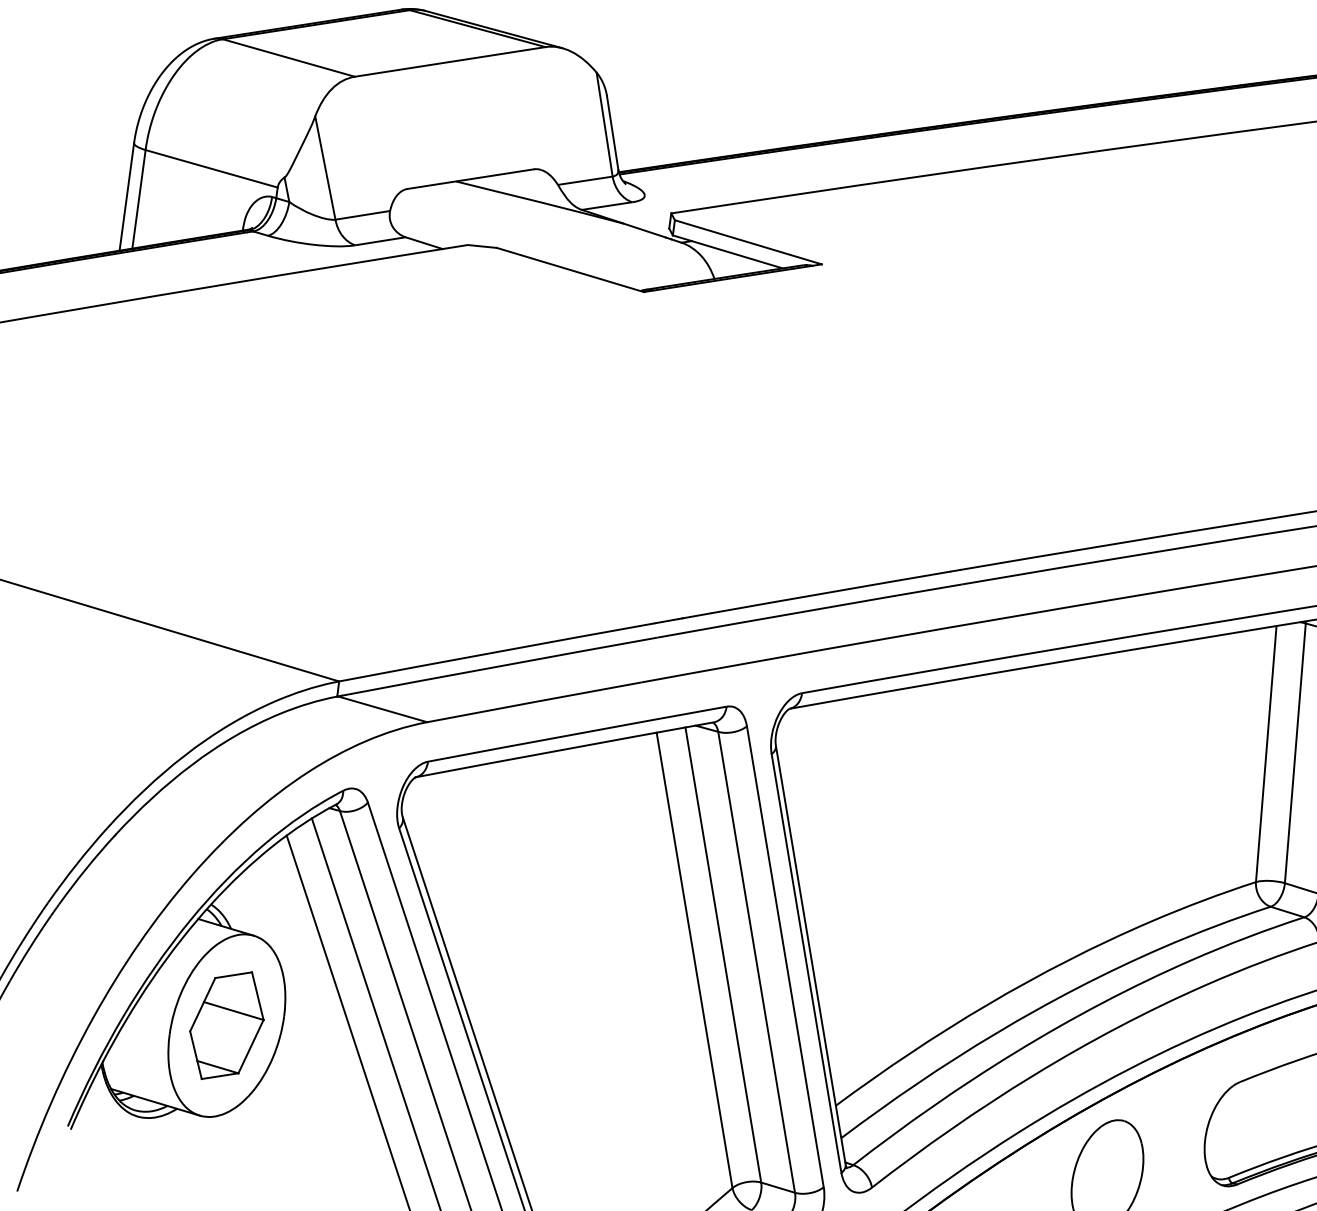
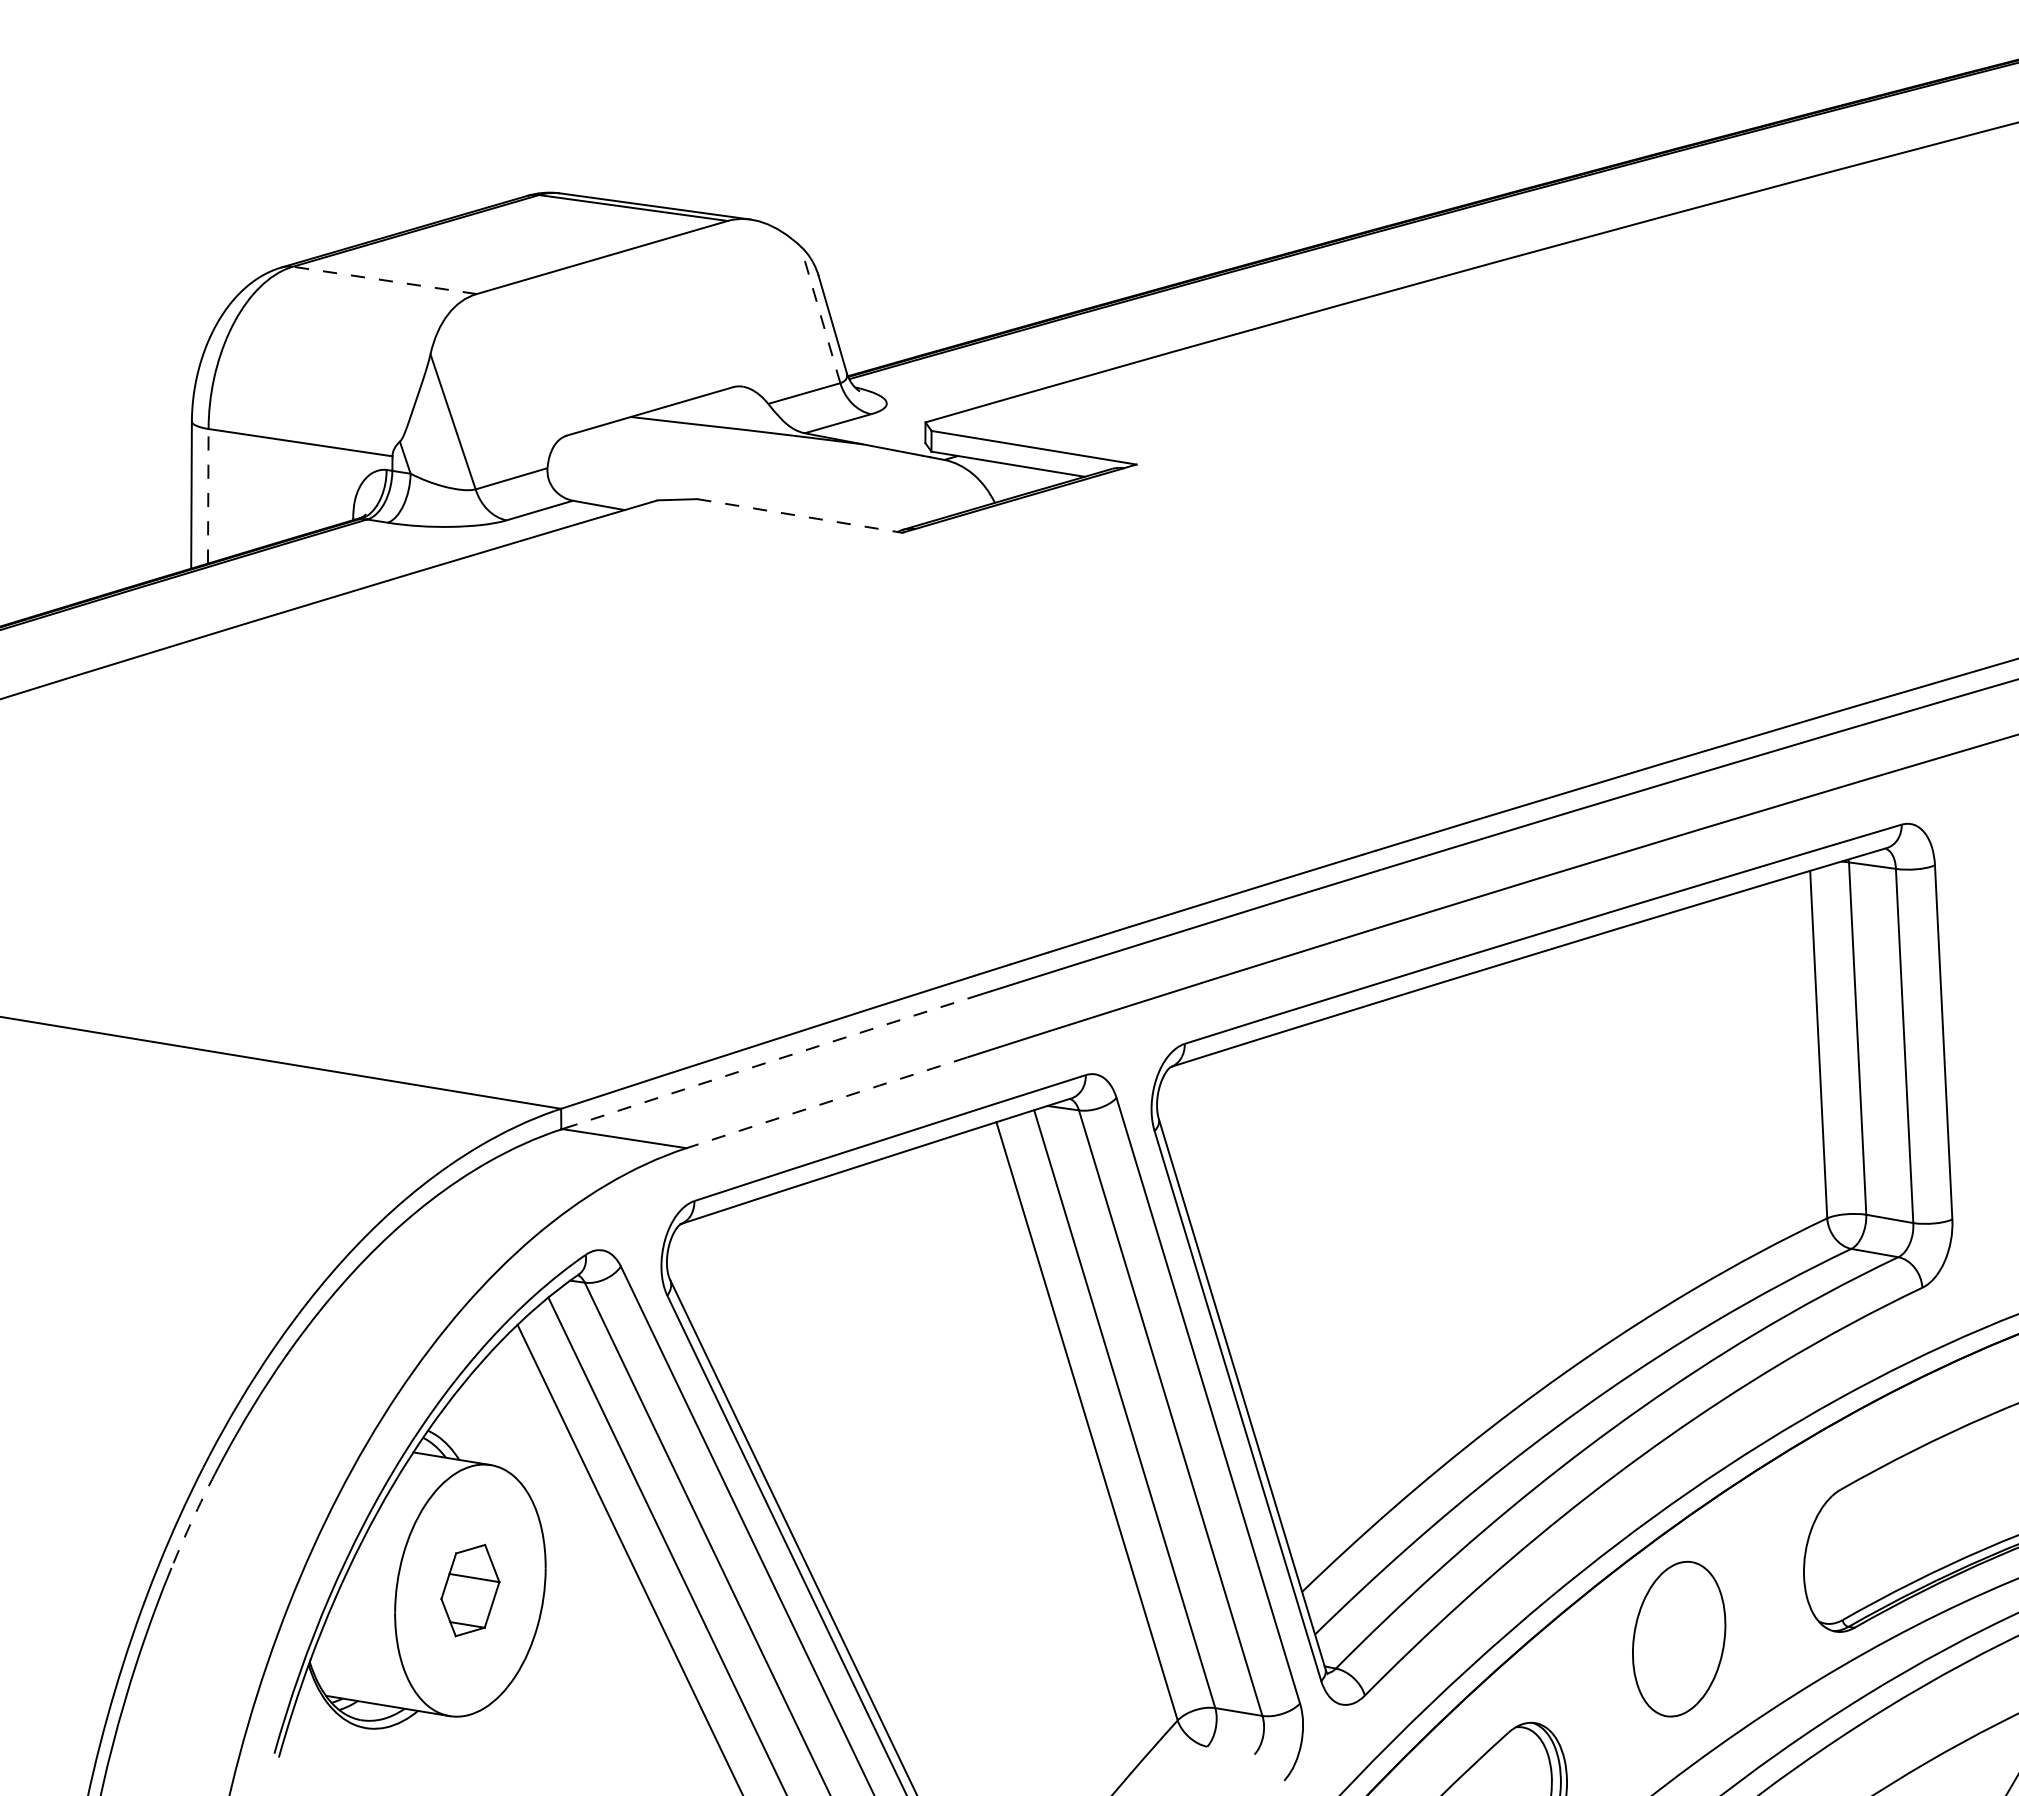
line: (288, 58) -> (384, 280), solid -> dashed
line: (604, 124) -> (820, 314), solid -> dashed
line: (139, 198) -> (208, 495), solid -> dashed
line: (570, 269) -> (799, 515), solid -> dashed
arc: (499, 666) -> (773, 1060), solid -> dashed
arc: (534, 702) -> (826, 1102), solid -> dashed
arc: (30, 947) -> (192, 1520), solid -> dashed
part: (226, 1025) -> (470, 1590), size x0.6

